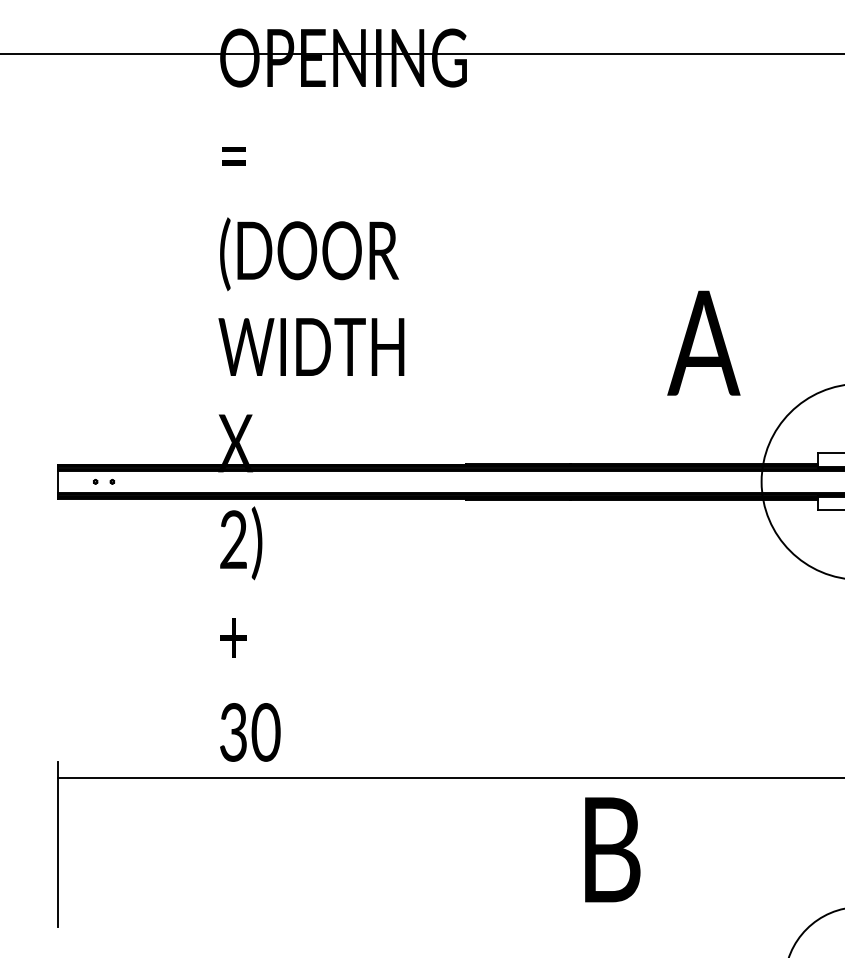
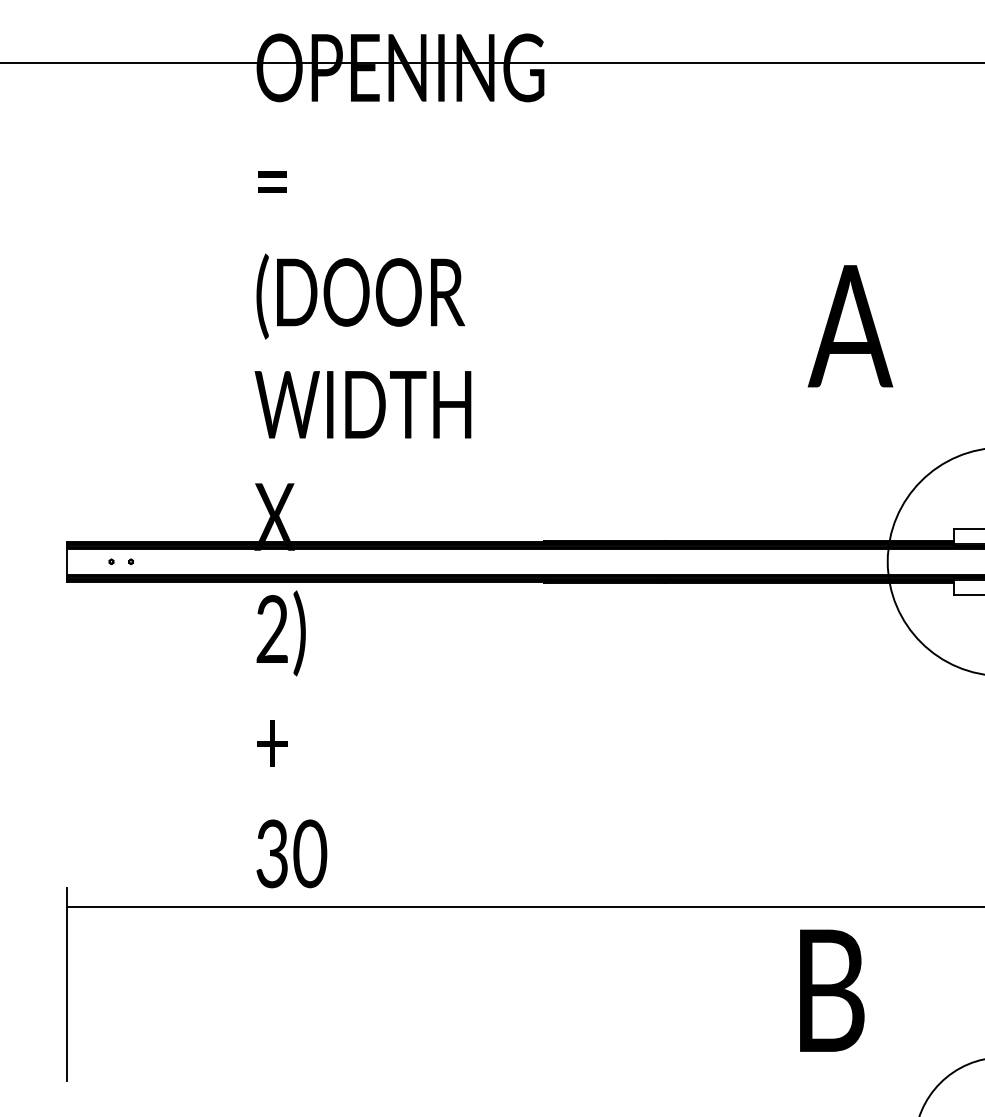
text: (703, 343) -> (850, 326), moved
text: (612, 849) -> (832, 990), moved

